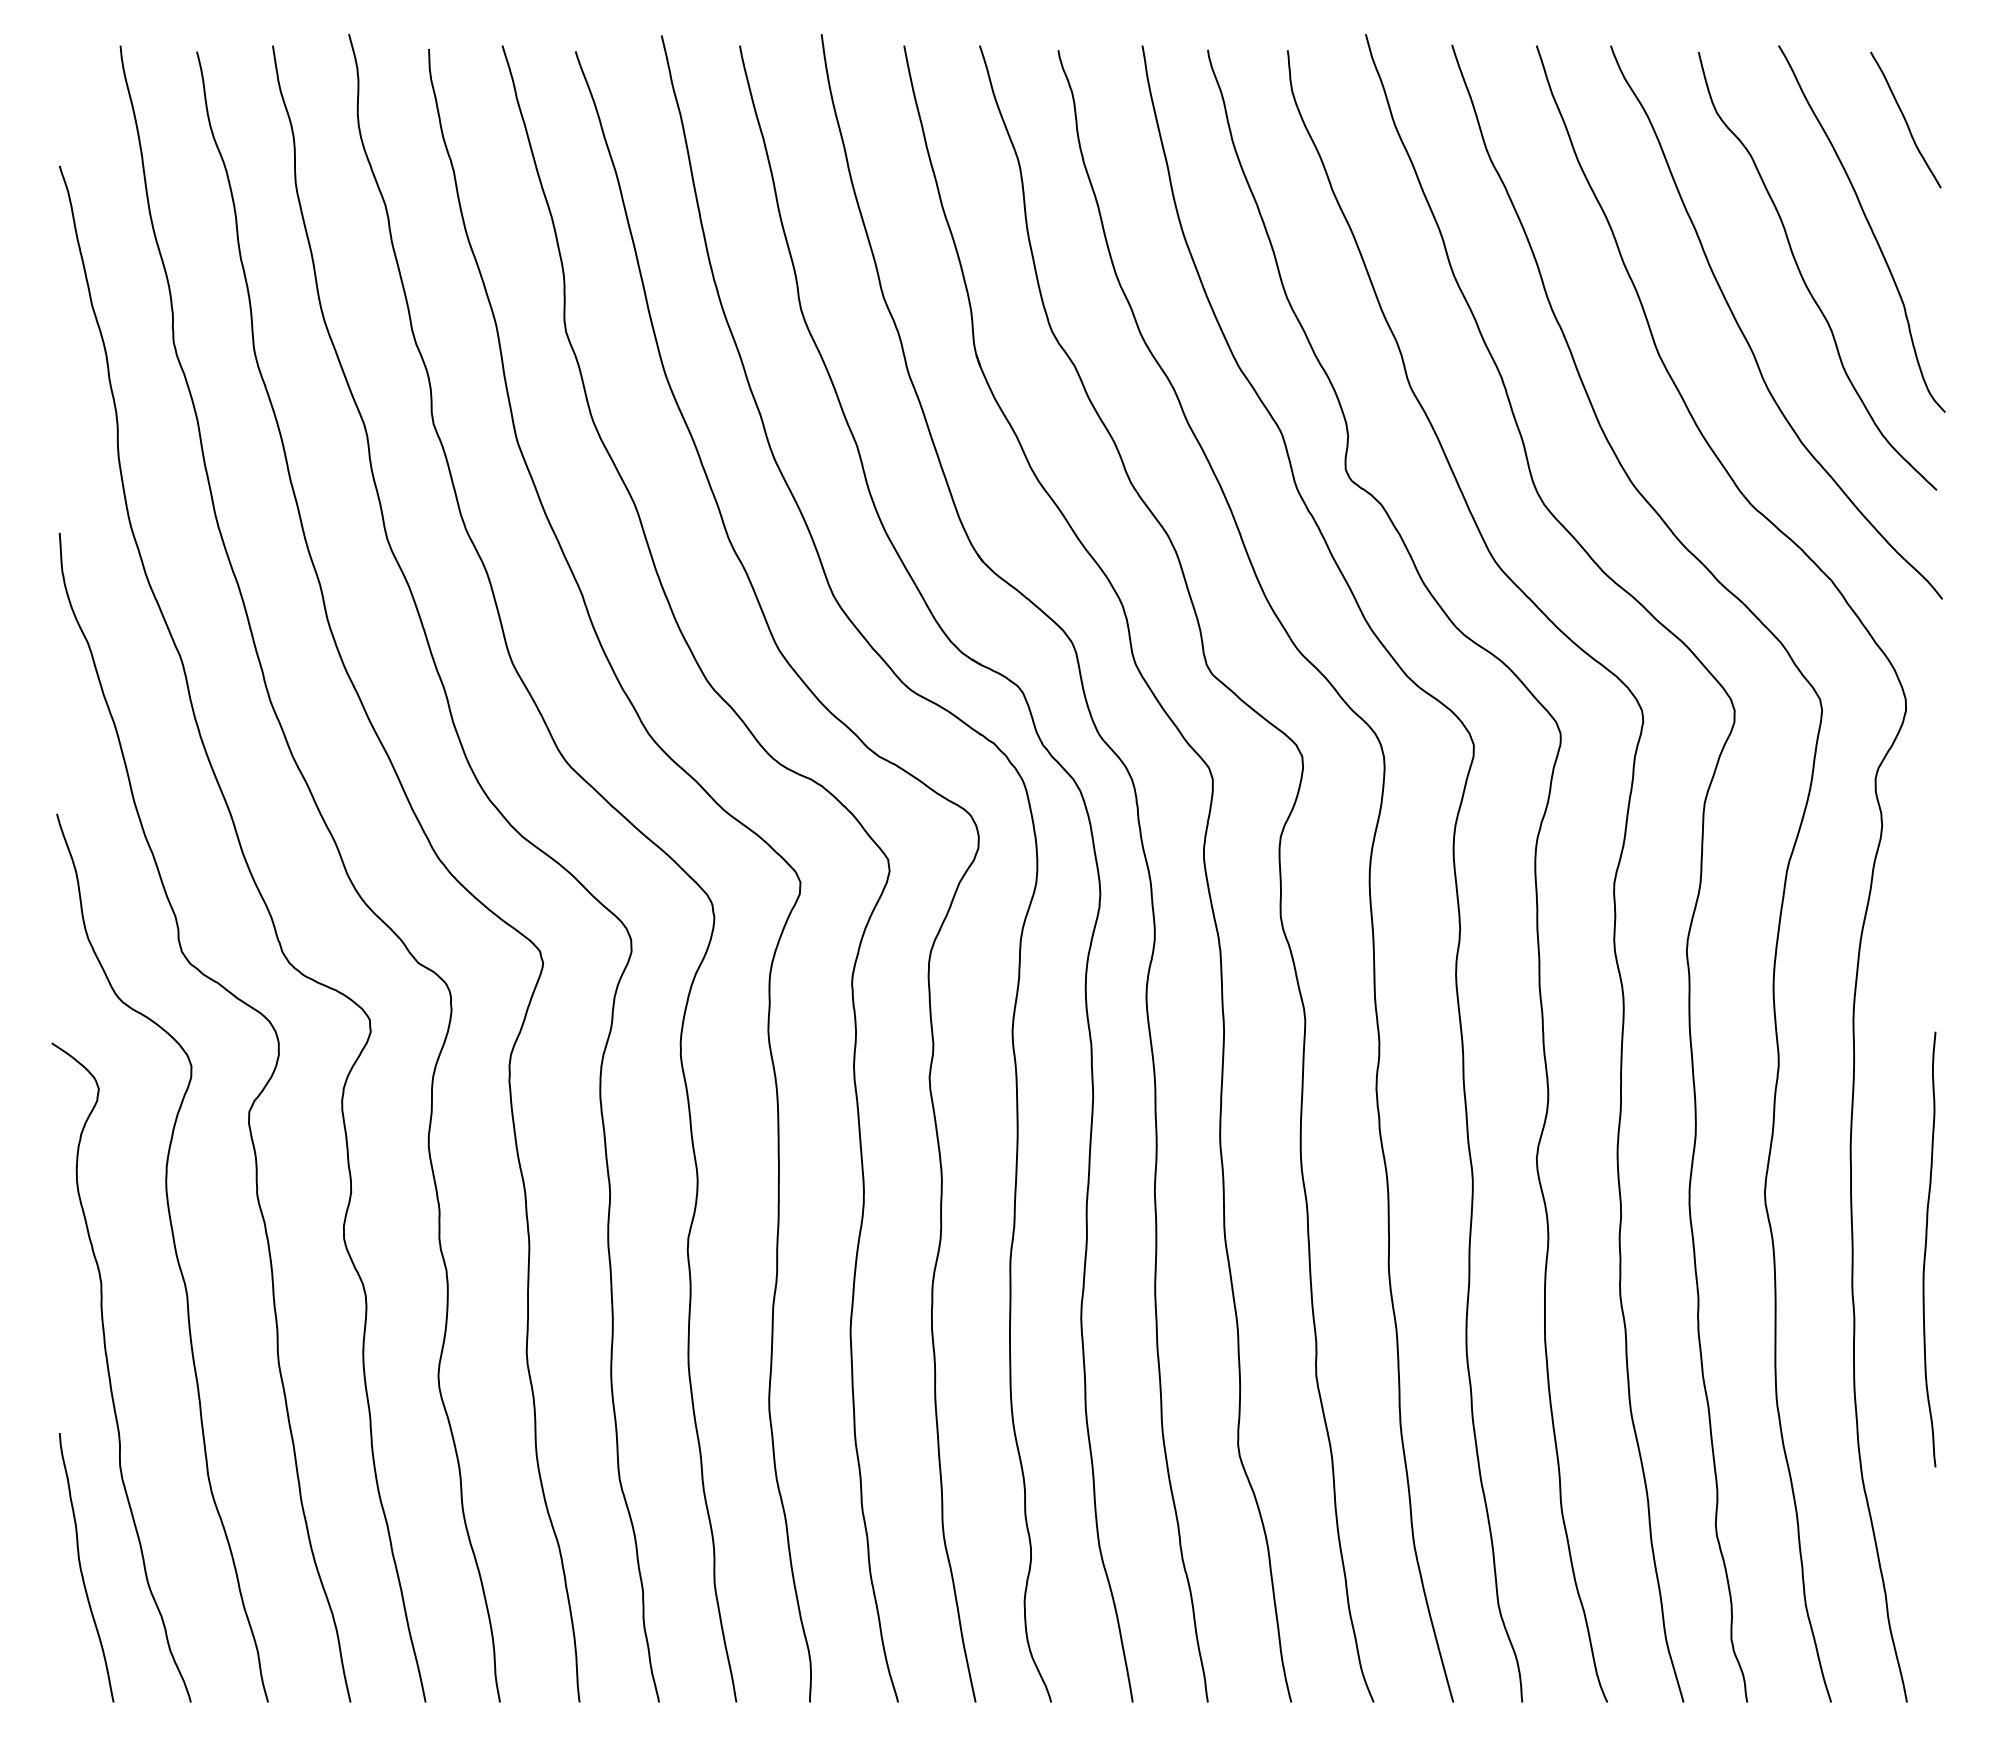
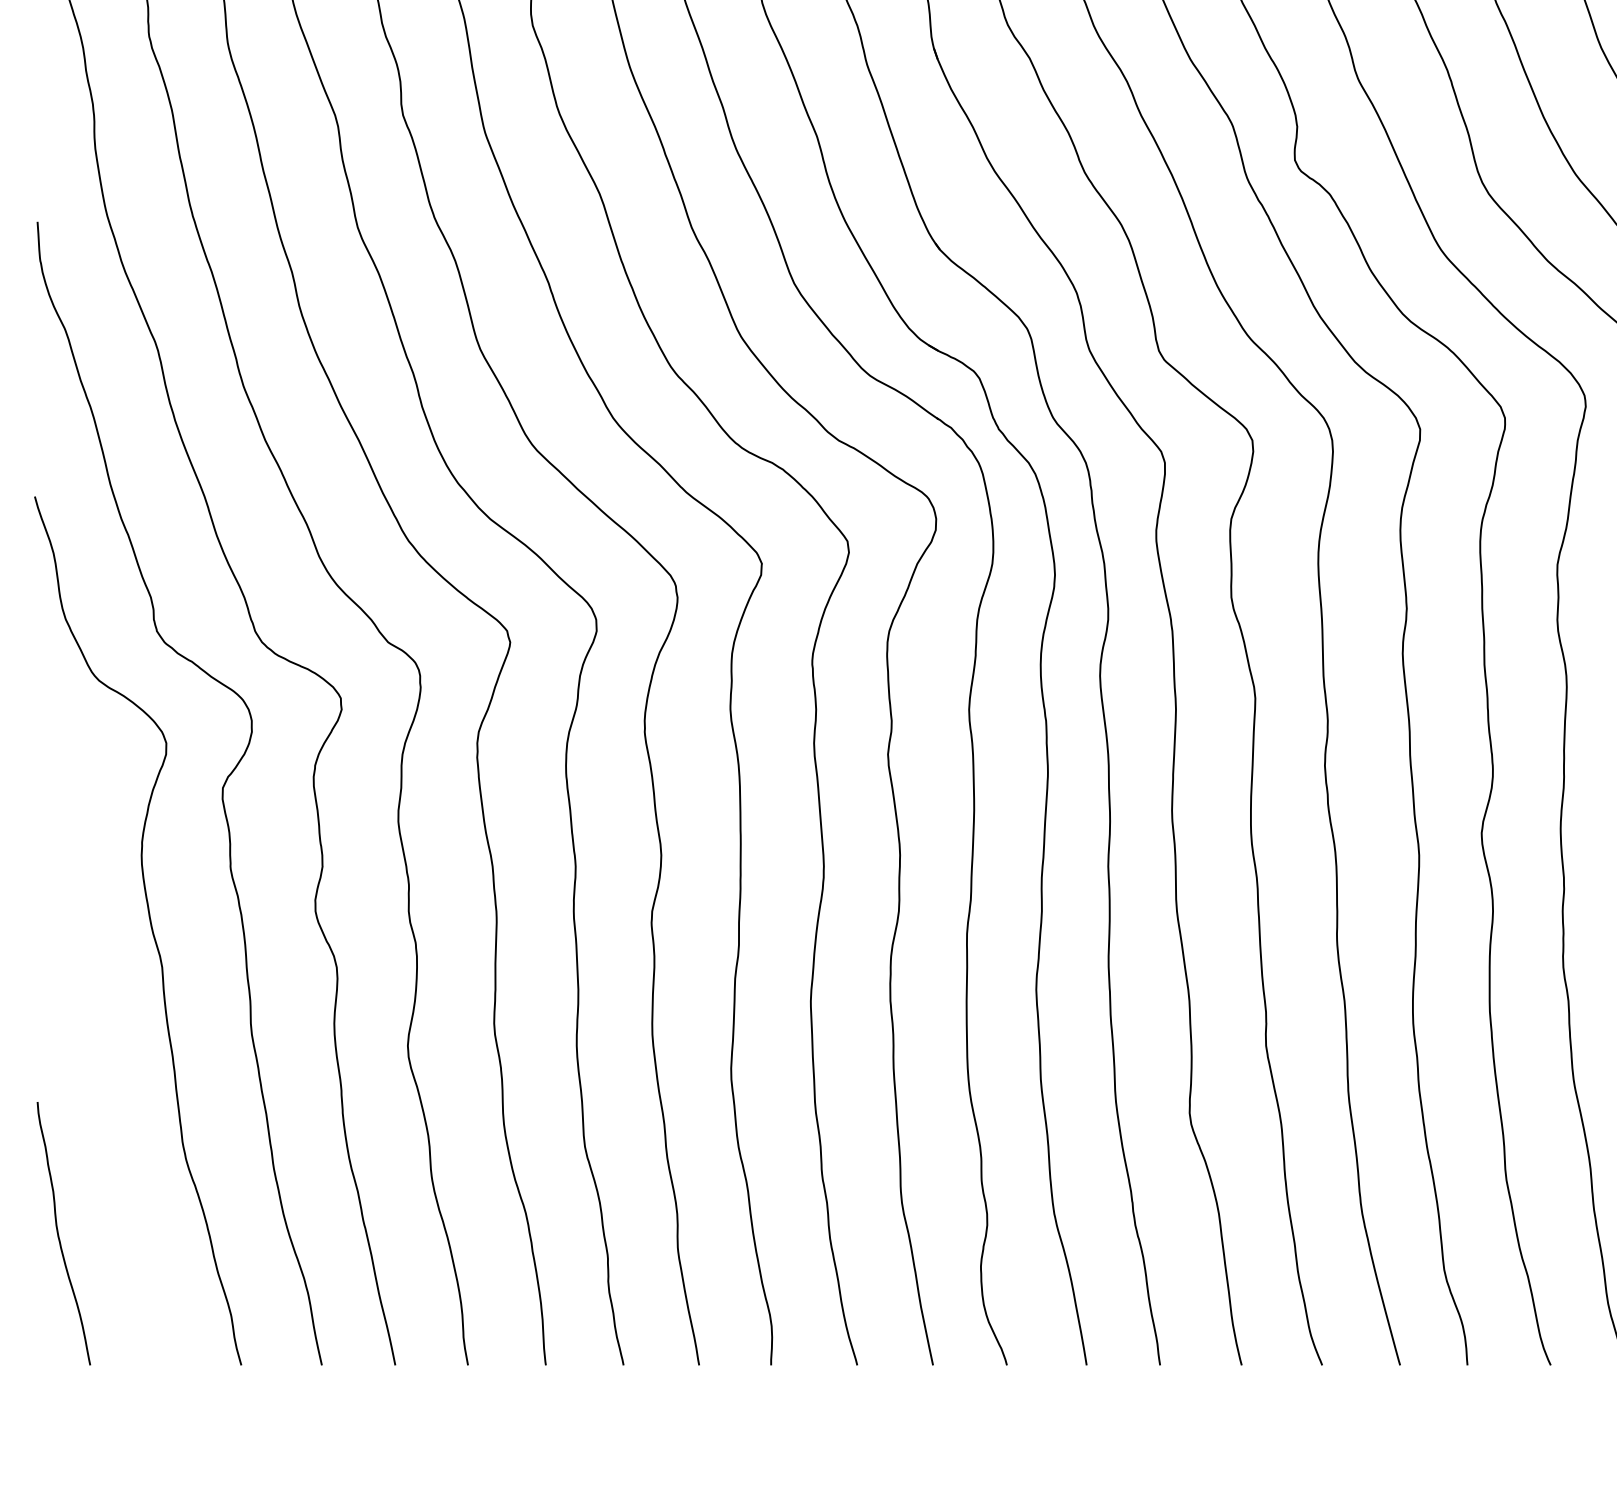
curve: (110, 1375) -> (87, 1045), removed

